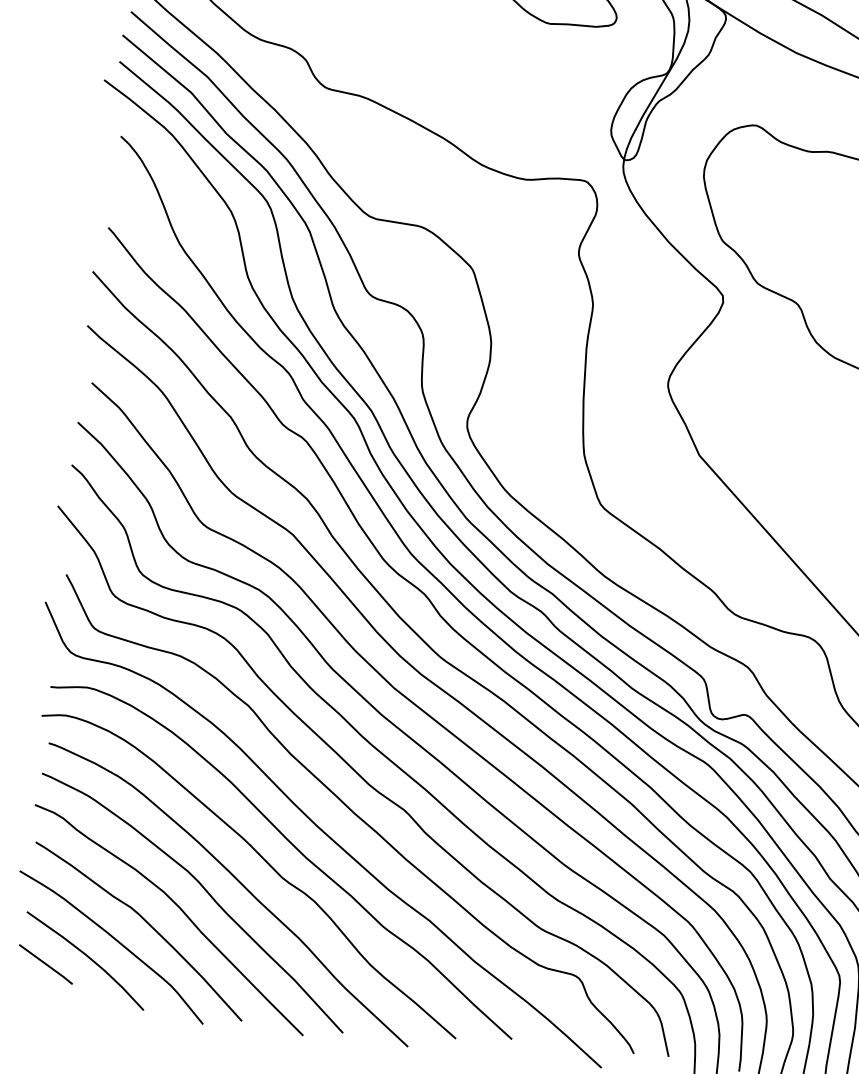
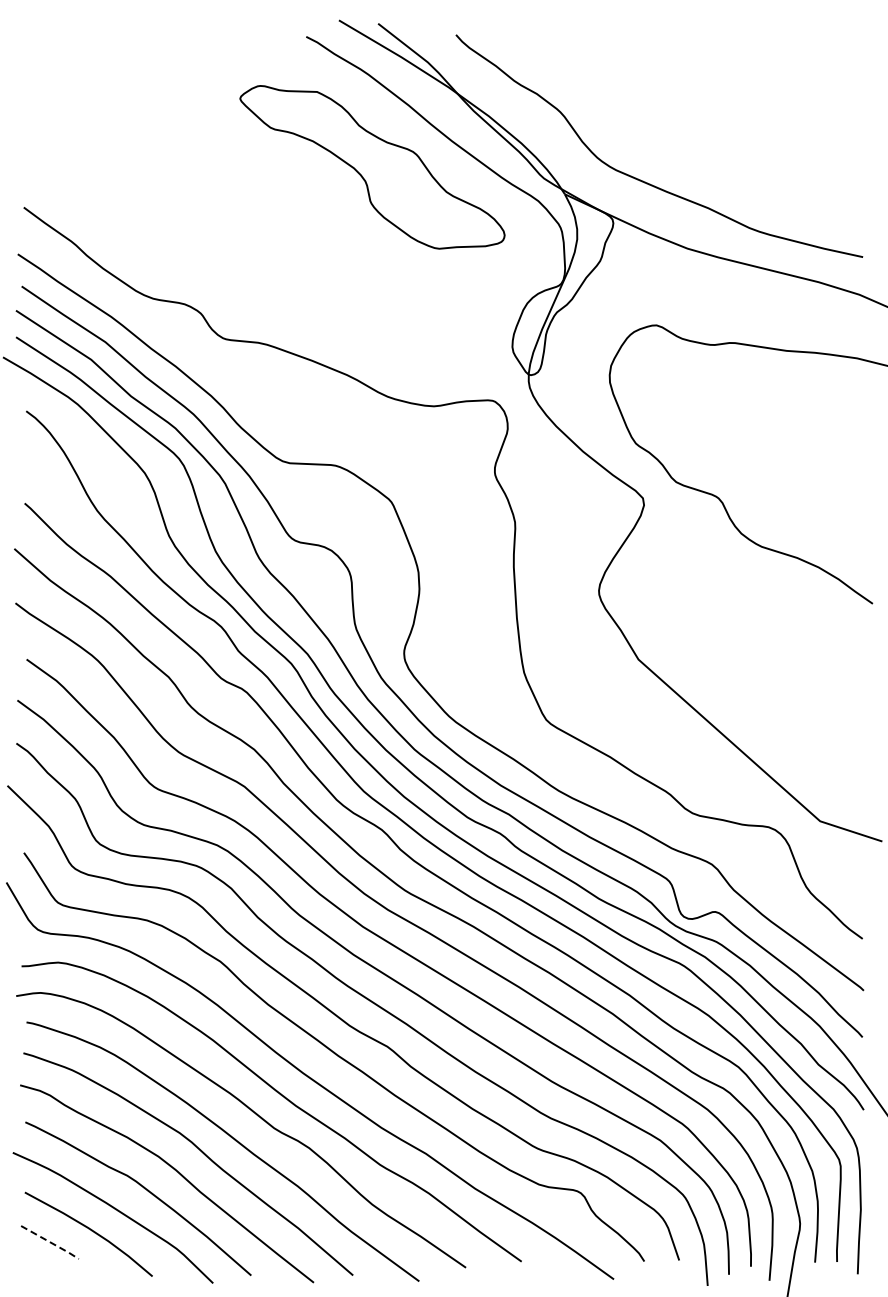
line: (46, 964) -> (50, 1242), solid -> dashed

